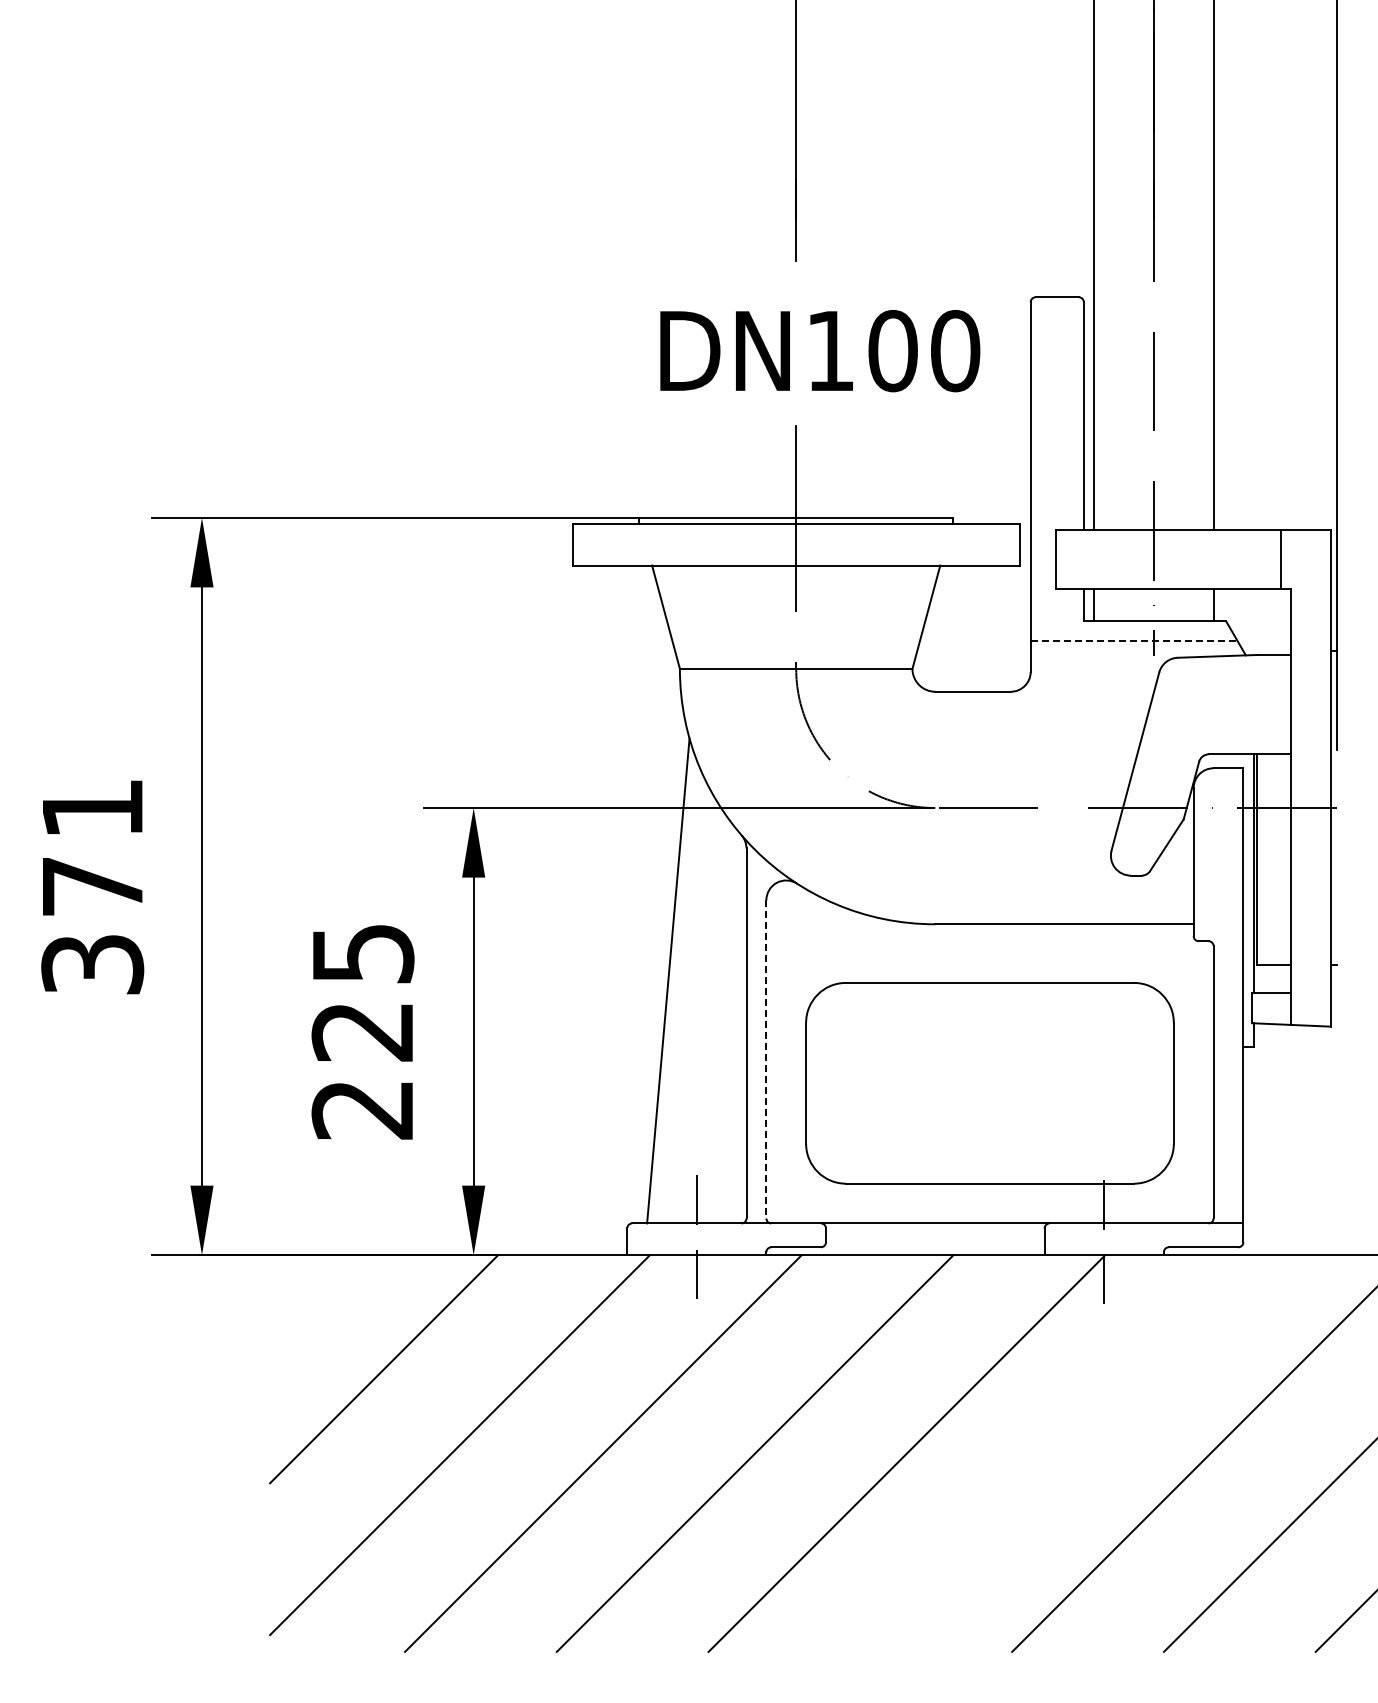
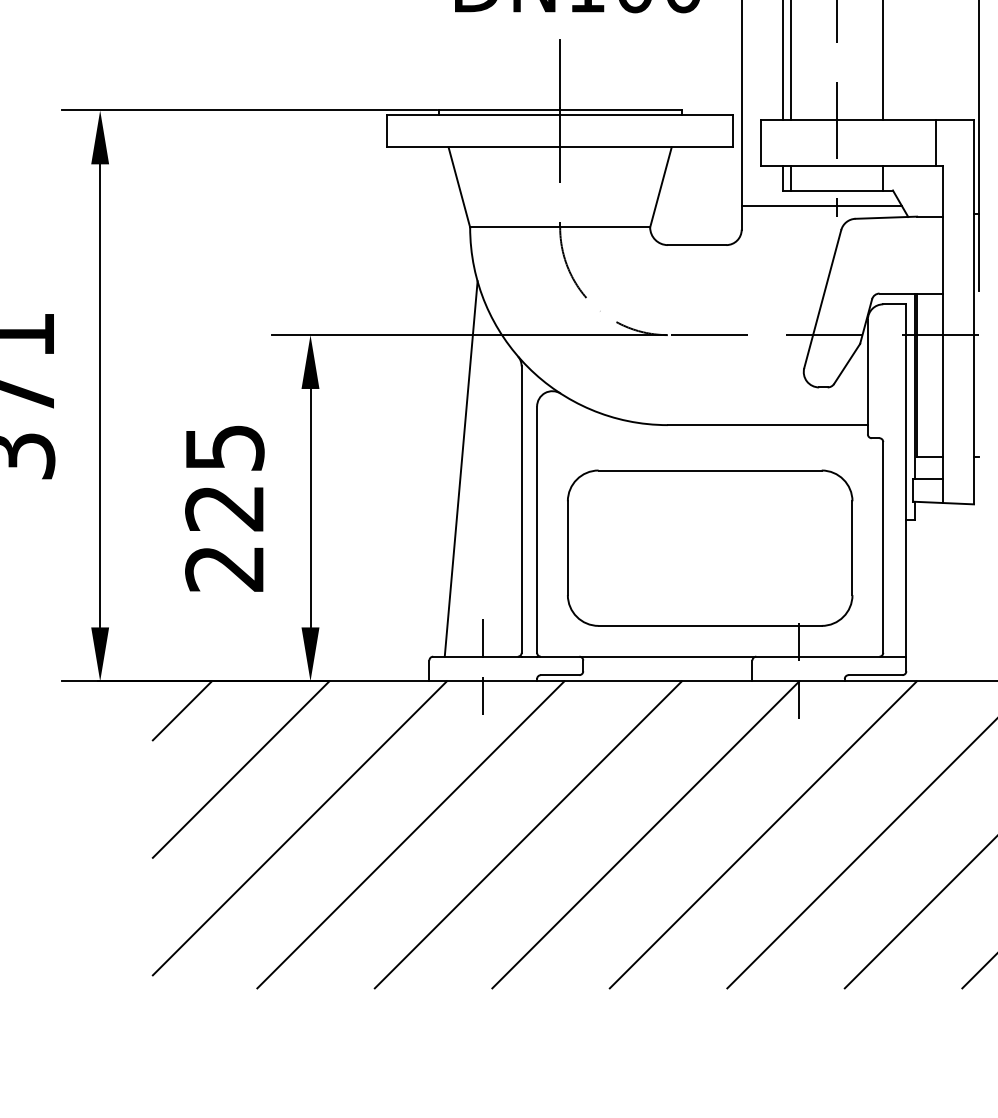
line: (1134, 641) -> (822, 206), dashed -> solid
line: (766, 1059) -> (537, 529), dashed -> solid
line: (308, 1293) -> (182, 710), added
line: (1058, 1453) -> (763, 834), added

